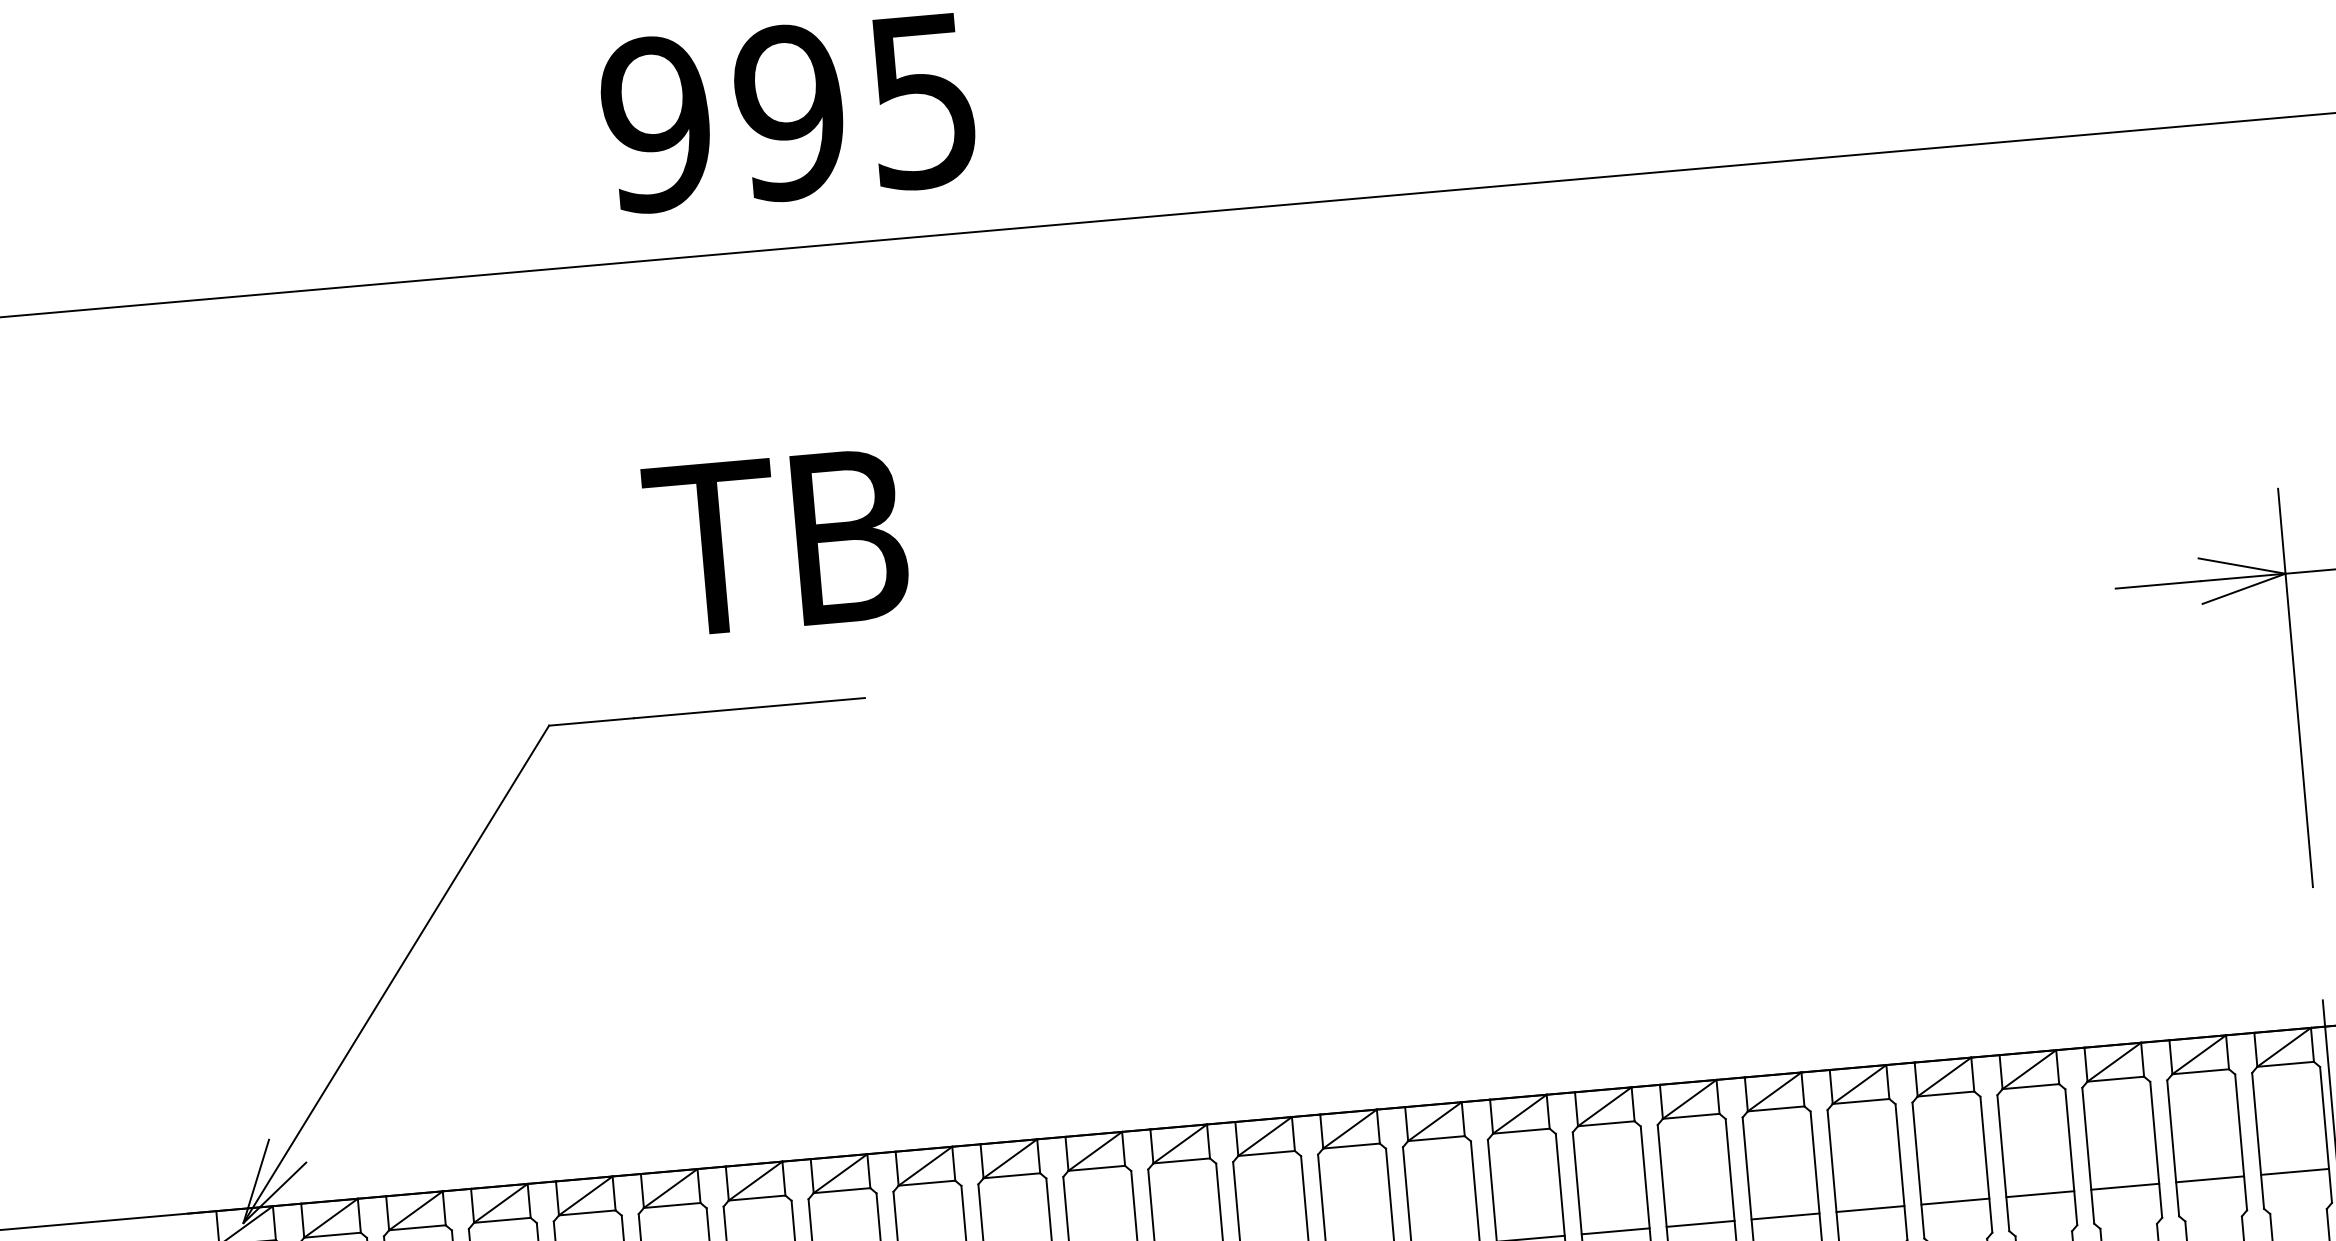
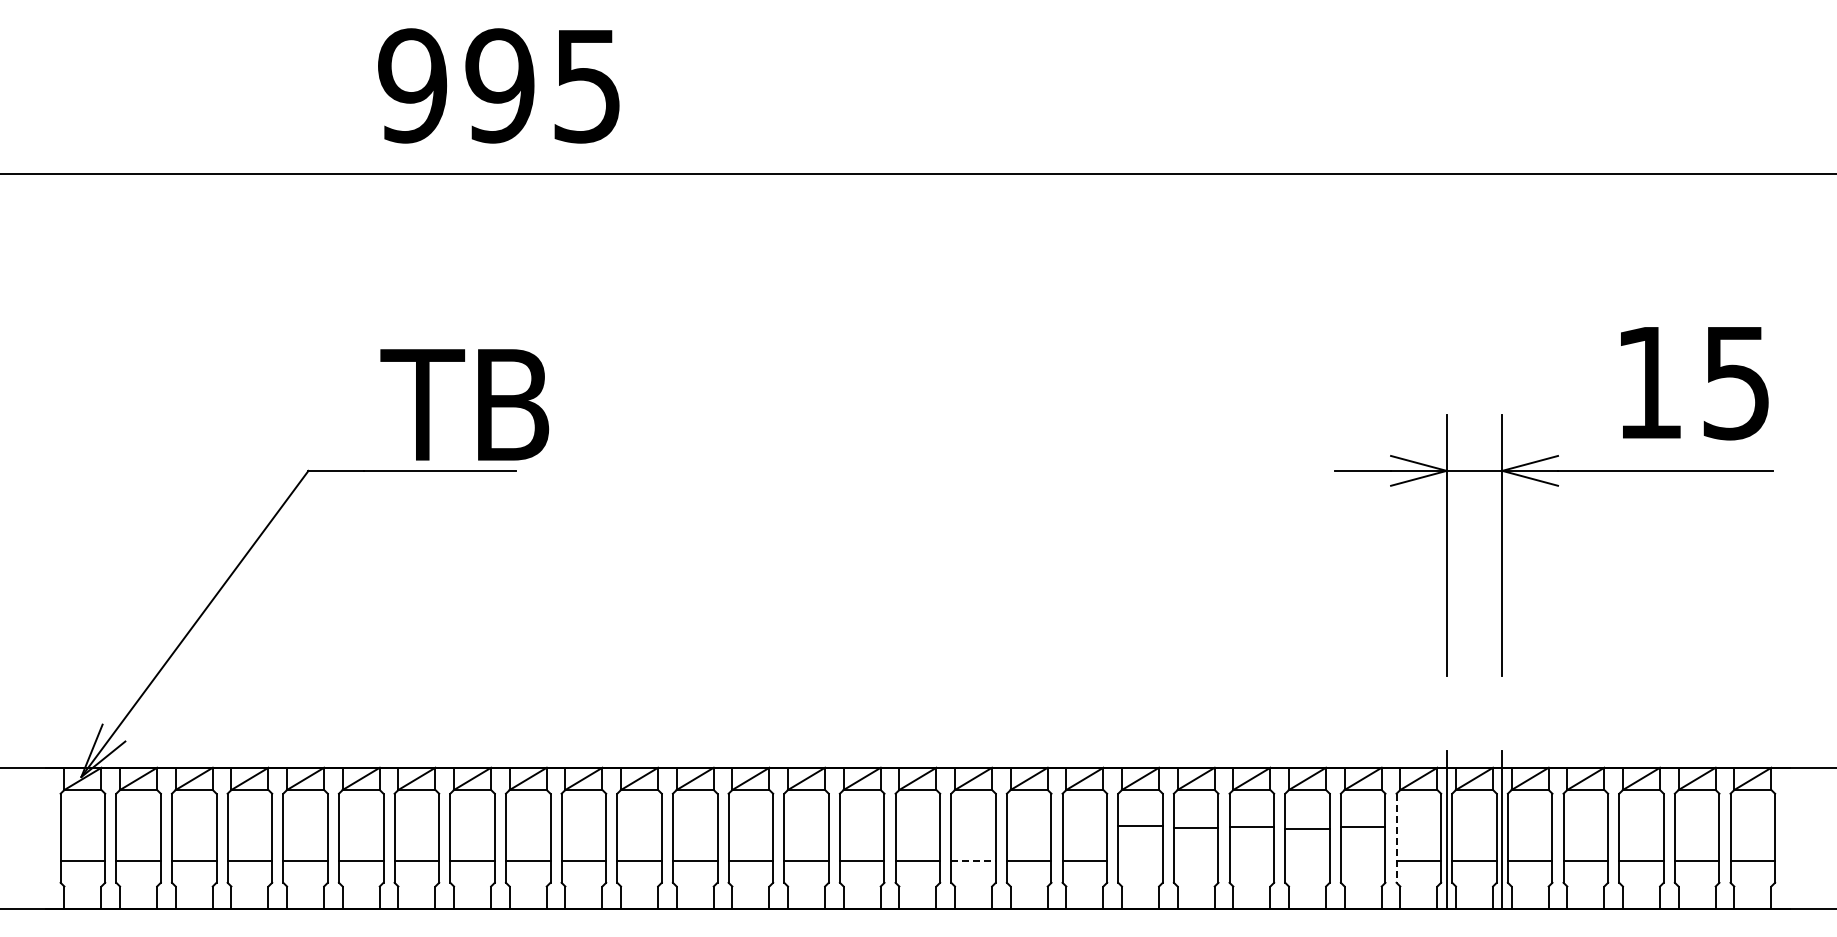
text: (775, 542) -> (464, 404), moved
line: (2258, 1141) -> (1396, 838), solid -> dashed
line: (2209, 1179) -> (1362, 826), moved
line: (2125, 1186) -> (1307, 828), moved
line: (2039, 1194) -> (1251, 826), moved
line: (1954, 1201) -> (1195, 827), moved
line: (1870, 1208) -> (1140, 825), moved
line: (1617, 1231) -> (974, 860), solid -> dashed

